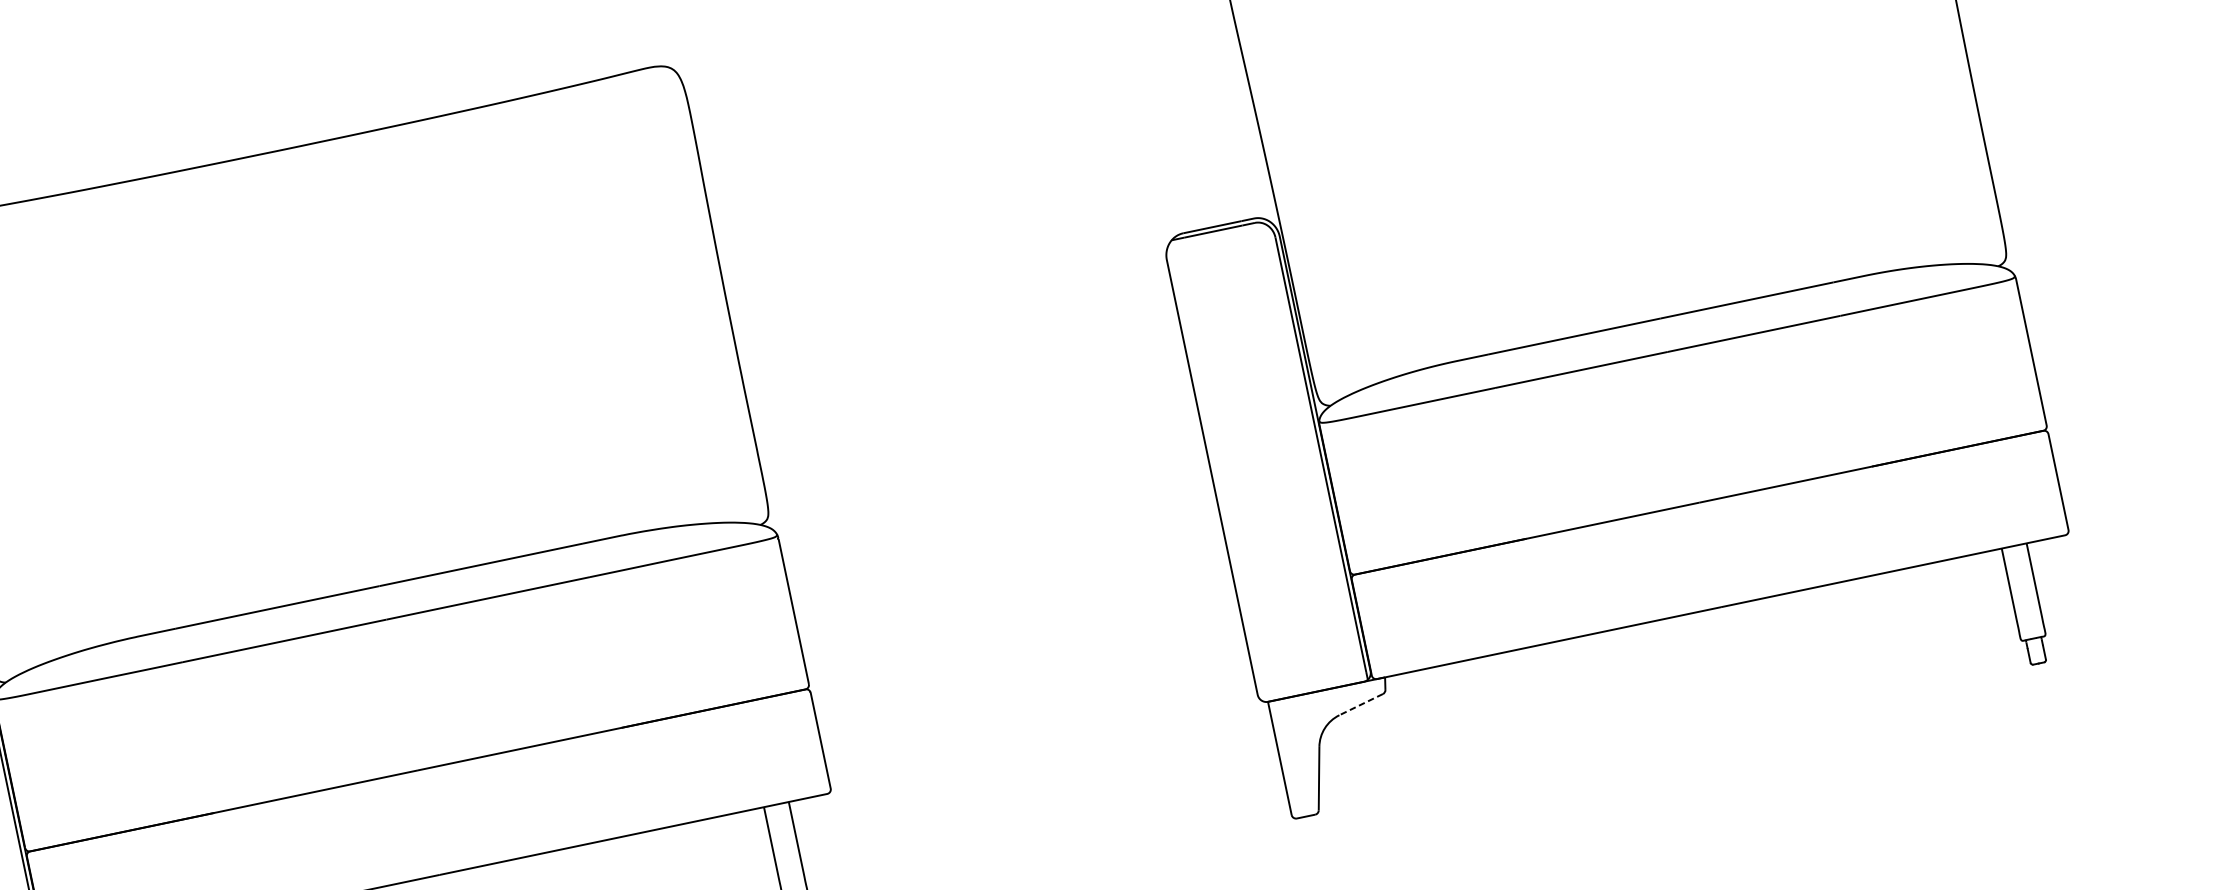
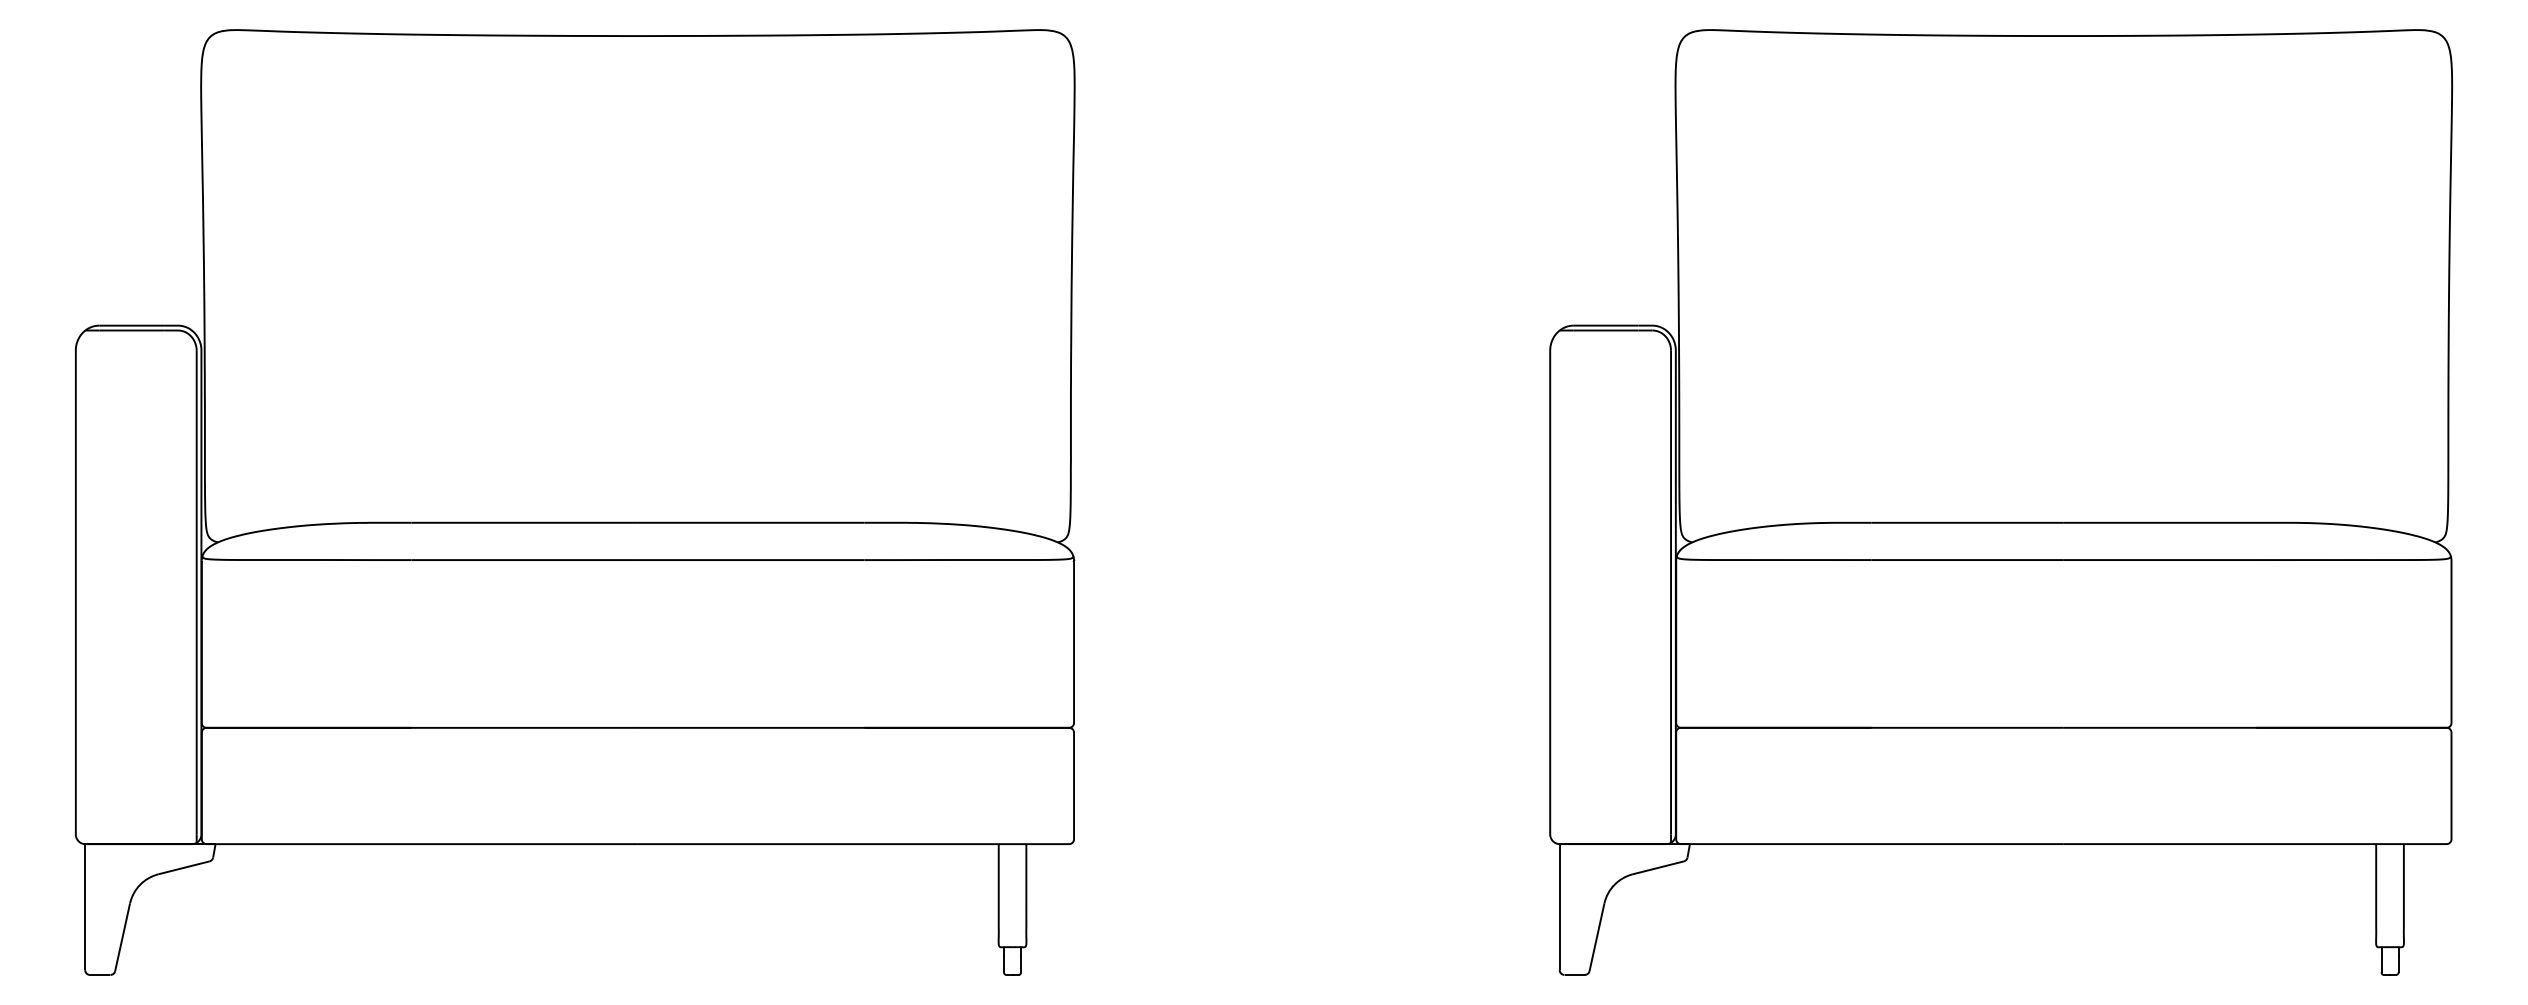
line: (1360, 704) -> (1657, 867), dashed -> solid

